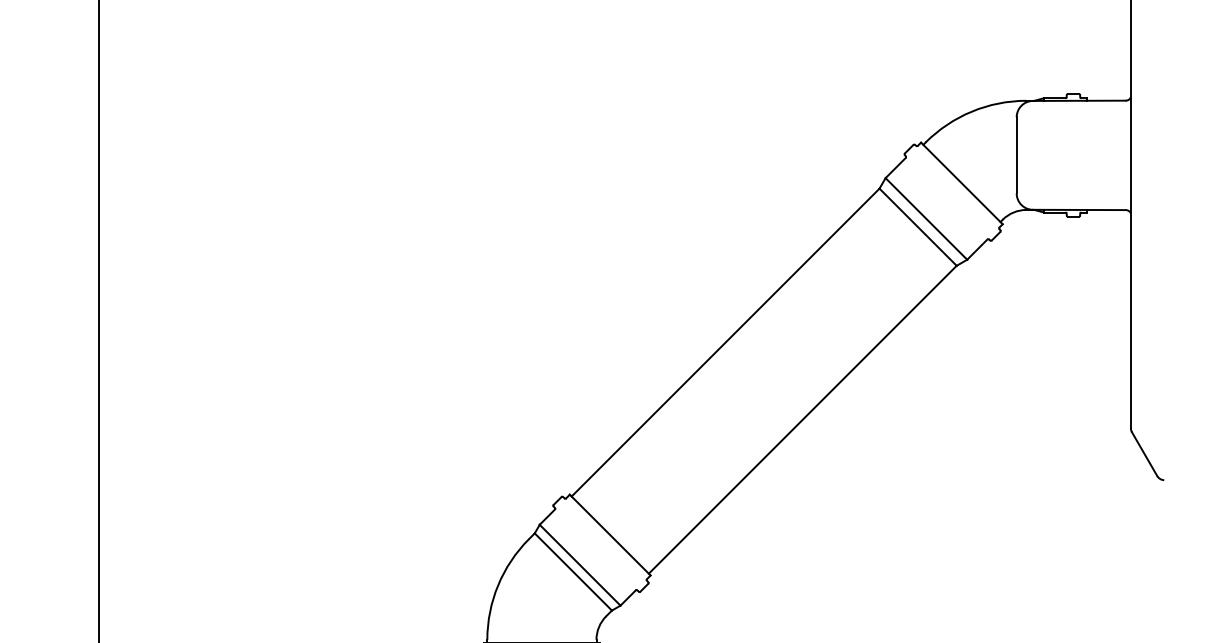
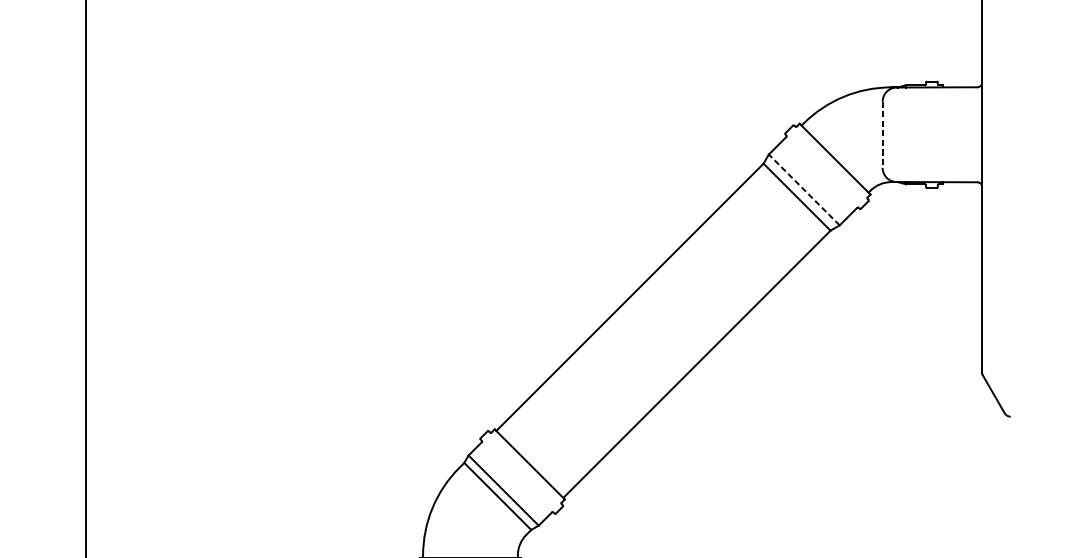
line: (1016, 155) -> (882, 134), solid -> dashed
line: (926, 218) -> (804, 189), solid -> dashed

